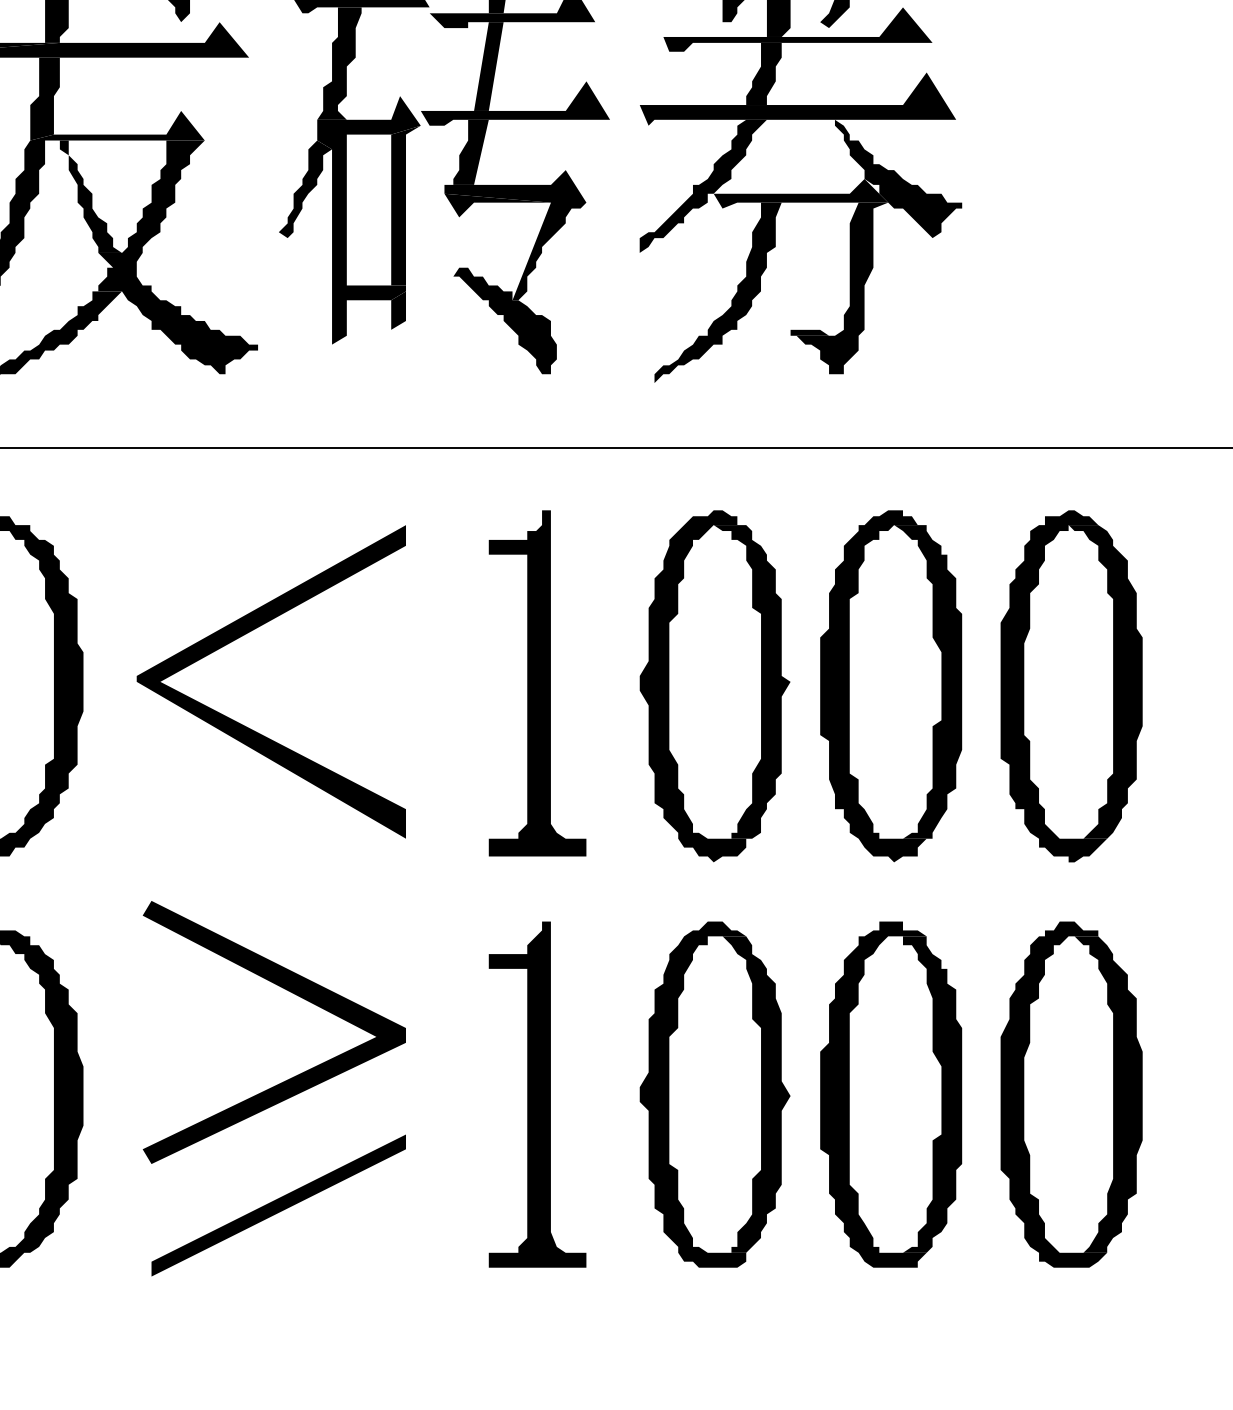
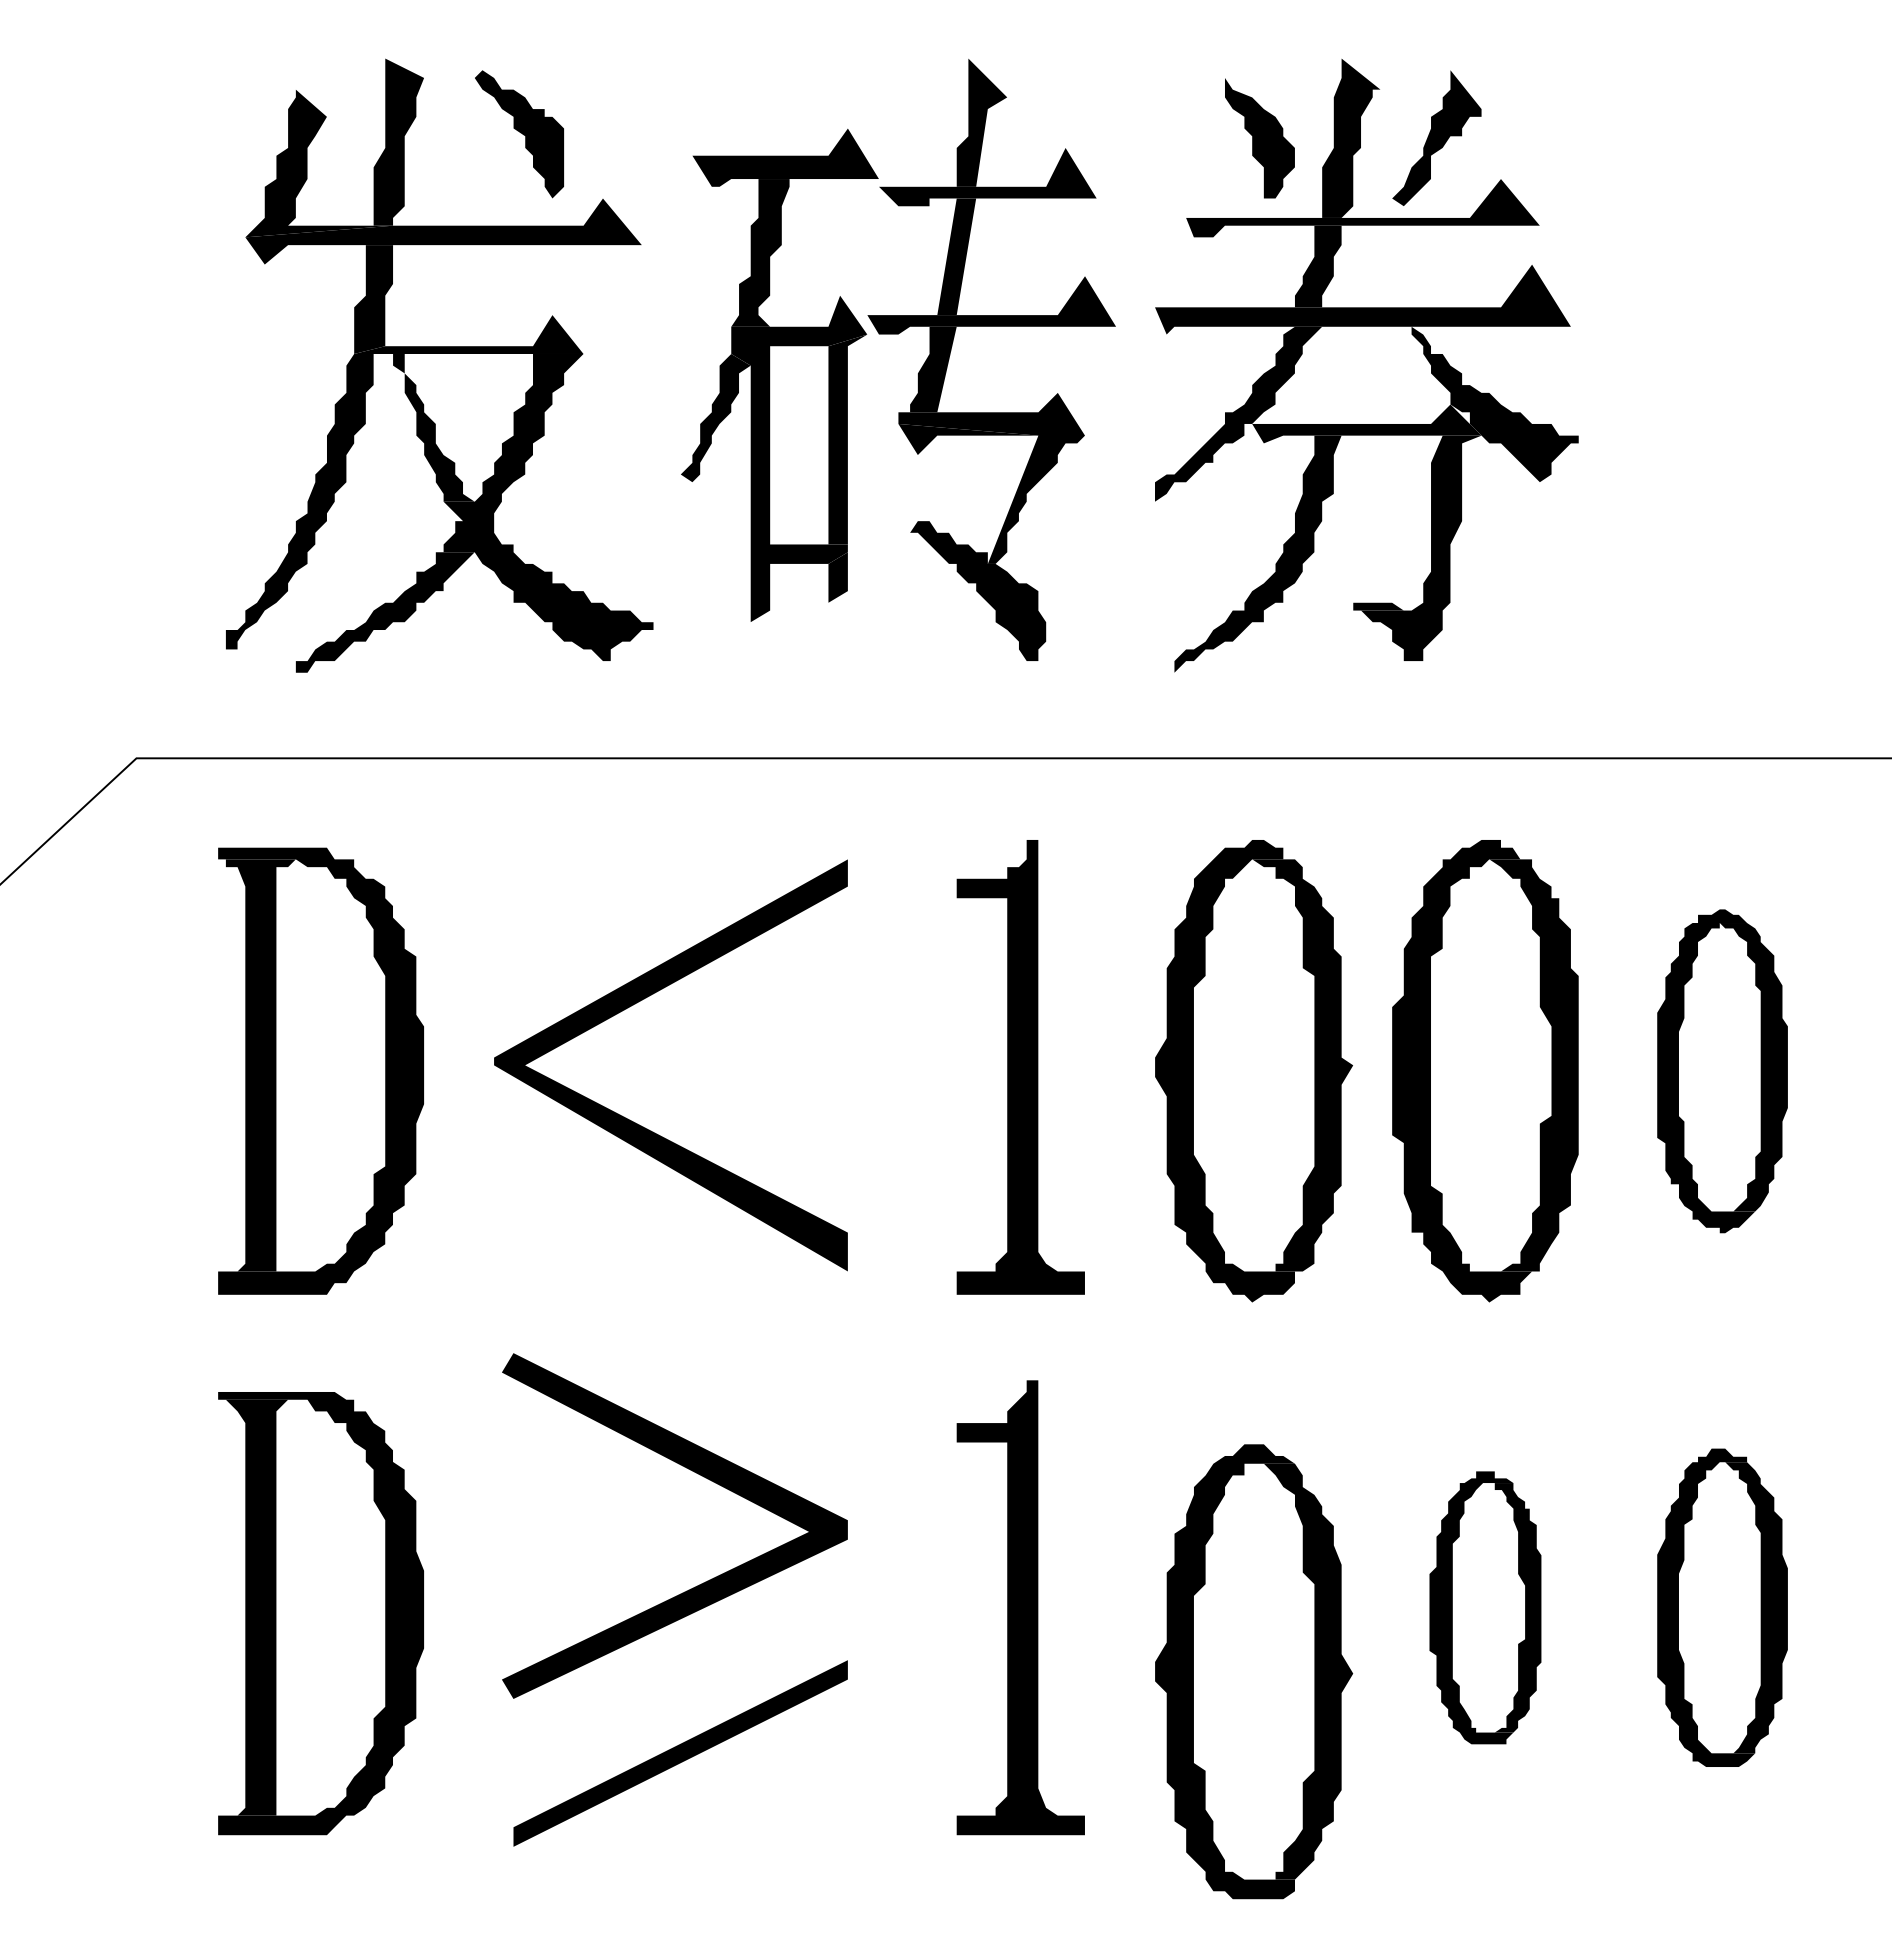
part: (1071, 686) -> (1722, 1071), size x0.7
part: (715, 1094) -> (1254, 1671), moved
part: (891, 1094) -> (1485, 1607), size x0.6
part: (1071, 1094) -> (1722, 1607), size x0.7

